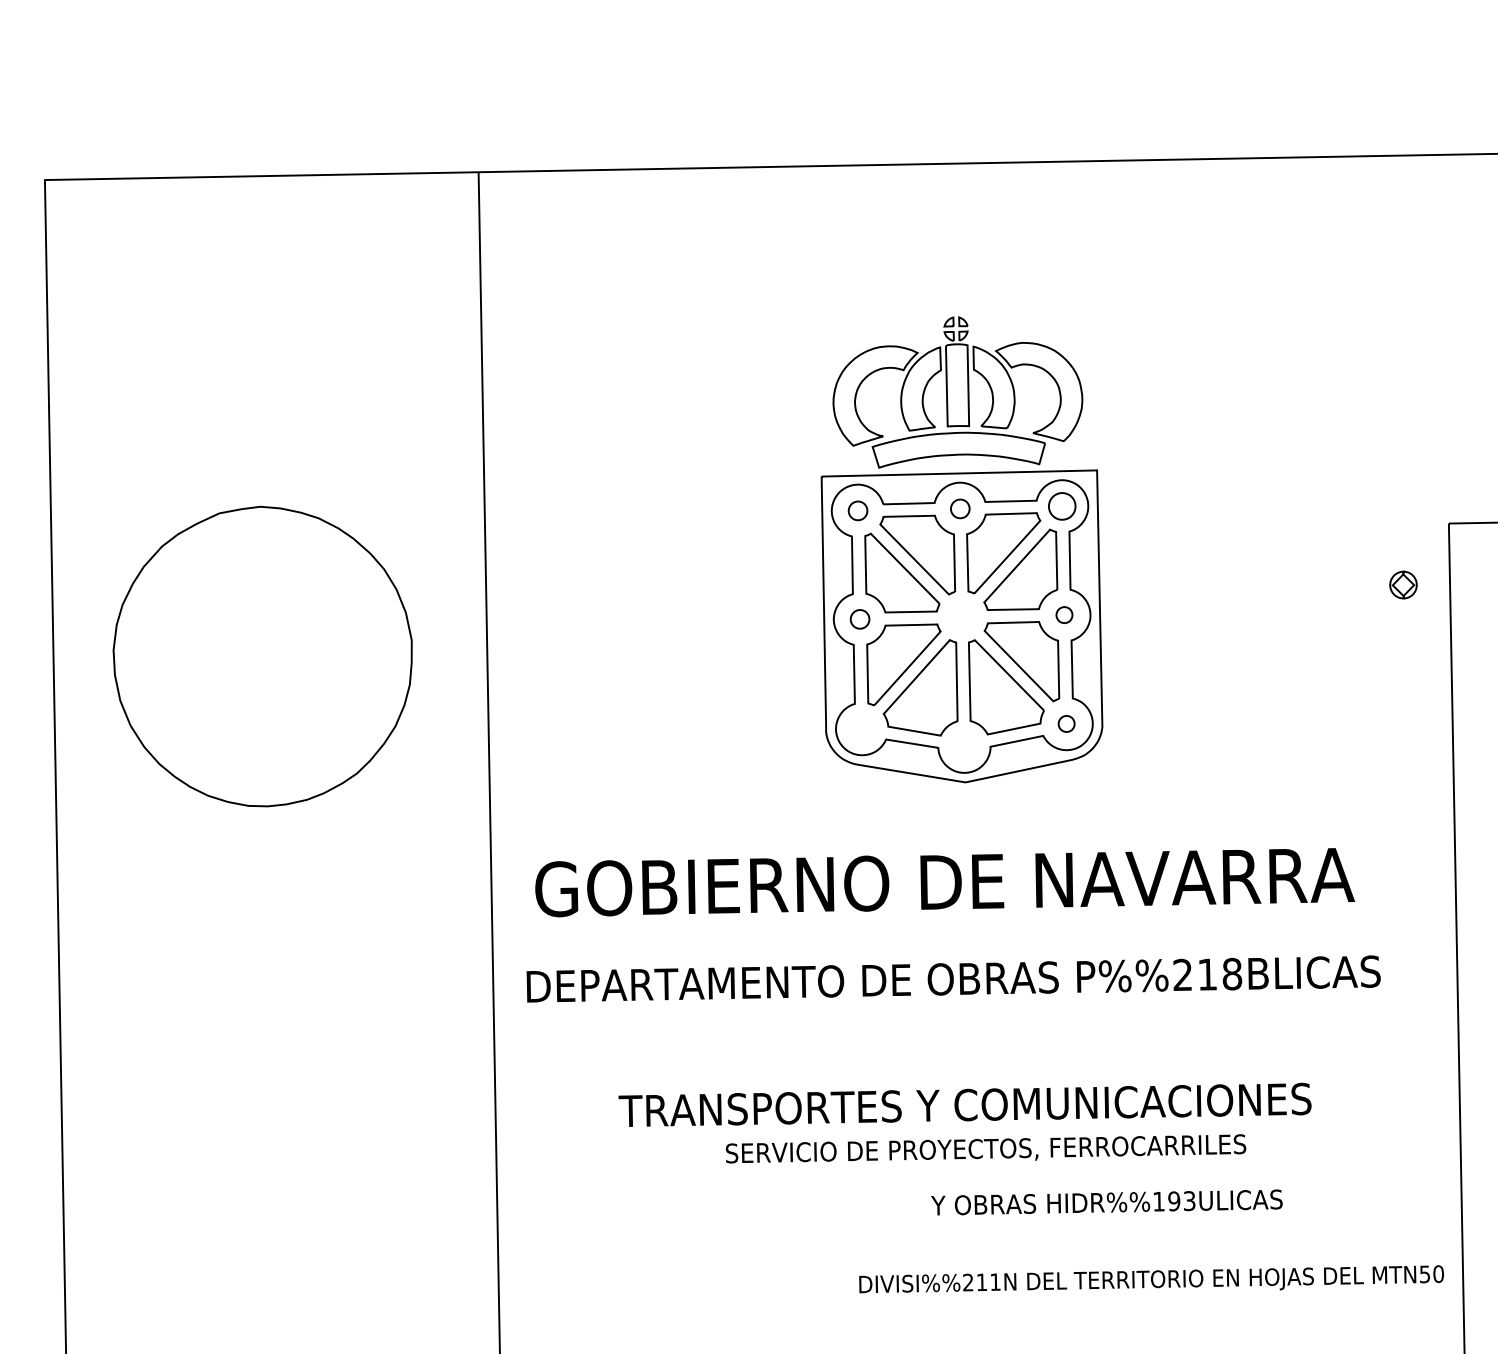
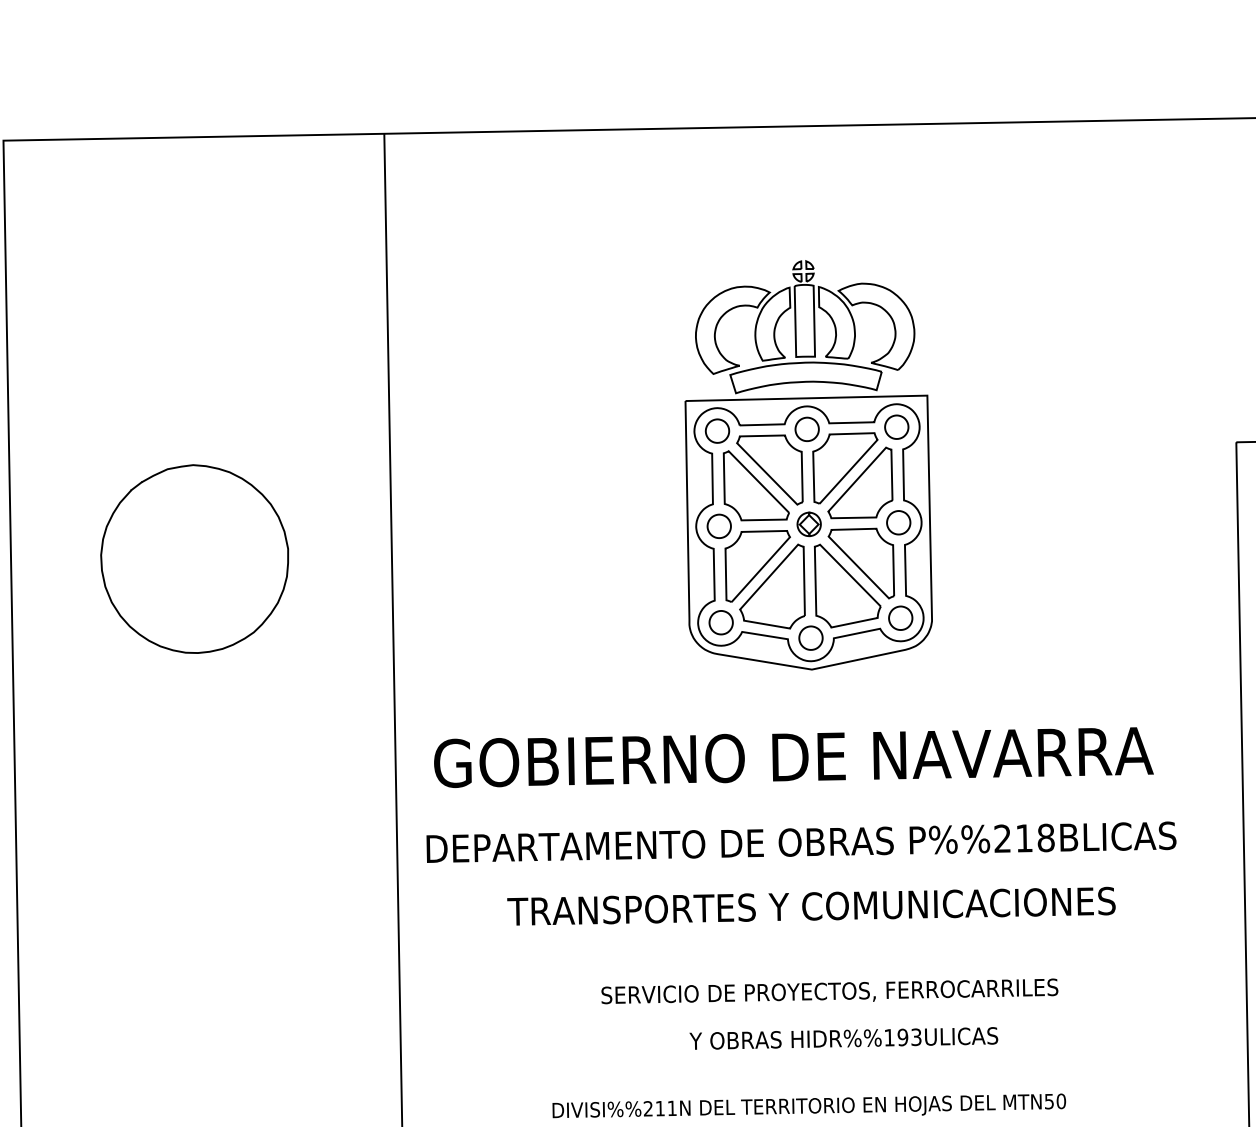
part: (960, 508) -> (807, 429), size x1.43
part: (857, 510) -> (717, 430), size x1.43
part: (1403, 584) -> (809, 523), moved
part: (1064, 614) -> (898, 522), size x1.67
part: (859, 619) -> (718, 526), size x1.43
part: (262, 656) -> (194, 559), size x0.71
part: (1066, 723) -> (900, 617), size x1.67
part: (862, 728) -> (721, 622), added
part: (964, 746) -> (810, 638), added
text: (964, 1104) -> (810, 905), moved
text: (1106, 1202) -> (843, 1038), moved
text: (1151, 1279) -> (809, 1106), moved

